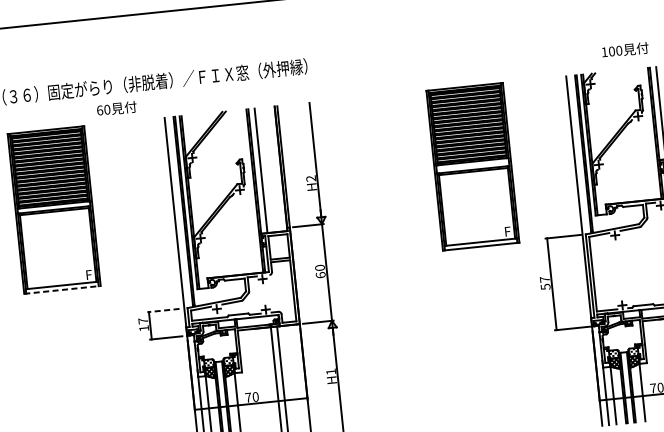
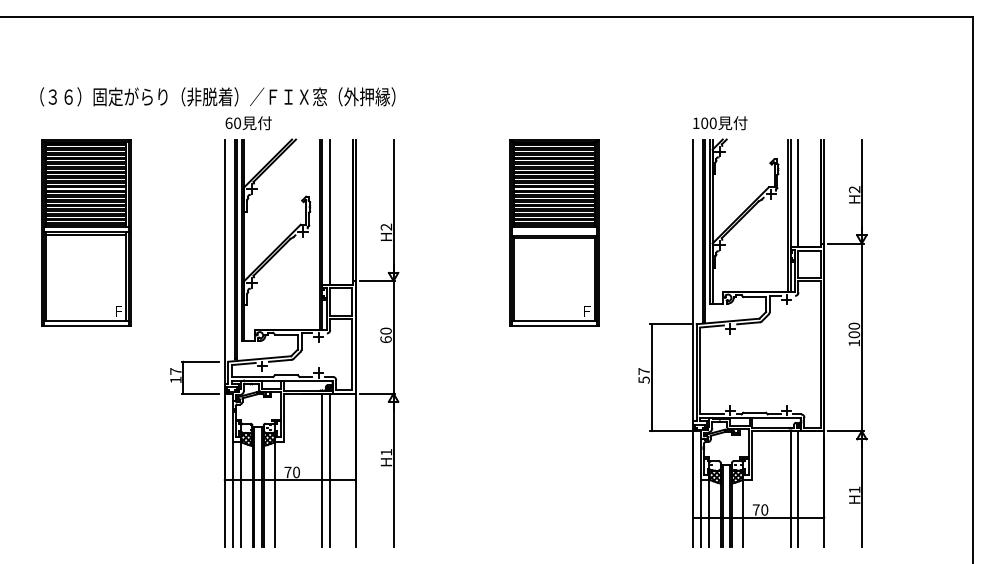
text: (625, 50) -> (720, 123), moved
text: (116, 108) -> (248, 123), moved
part: (472, 166) -> (554, 232), moved
line: (62, 289) -> (86, 325), dashed -> solid
line: (163, 310) -> (200, 361), dashed -> solid

